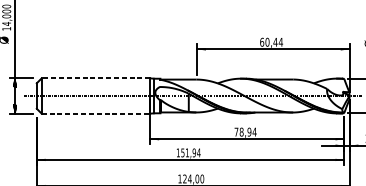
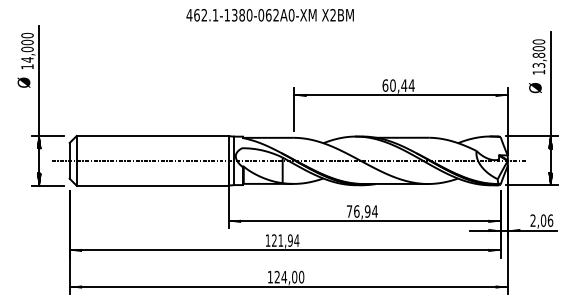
line: (95, 78) -> (152, 136), dashed -> solid
line: (96, 113) -> (153, 185), dashed -> solid
text: (241, 132) -> (356, 211), 78,94 -> 76,94
text: (182, 152) -> (274, 240), 151,94 -> 121,94

